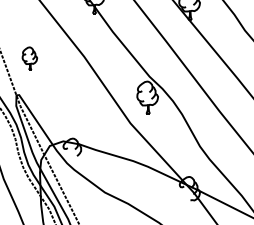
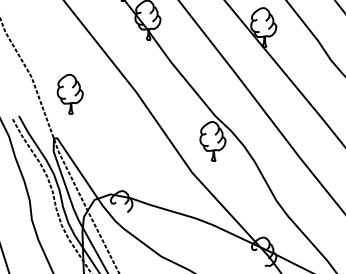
part: (29, 58) -> (69, 93), size x1.43

